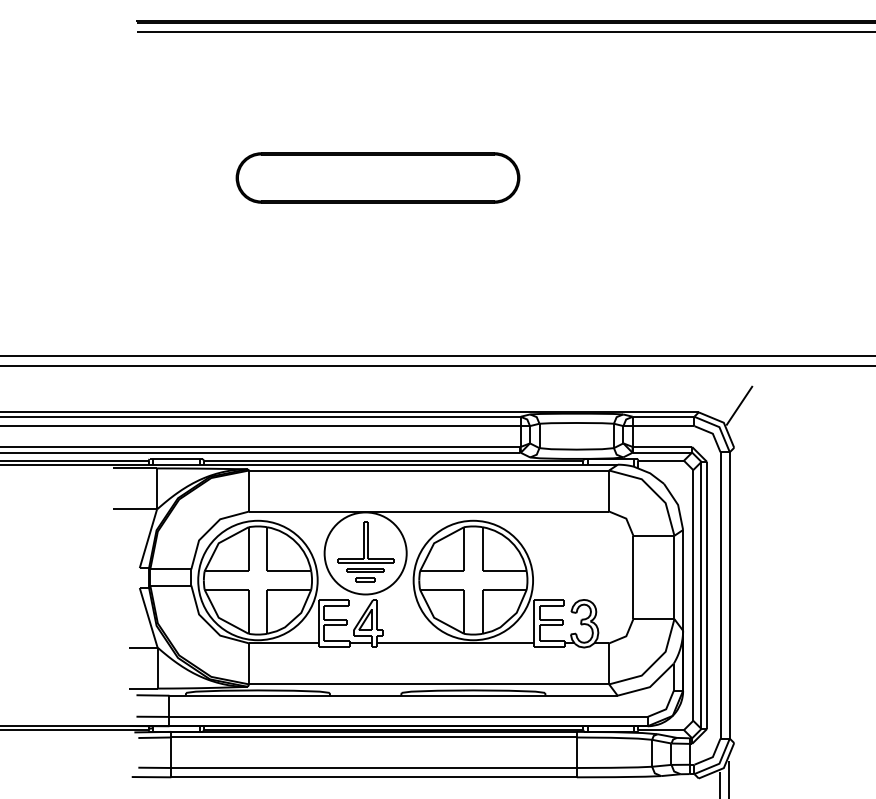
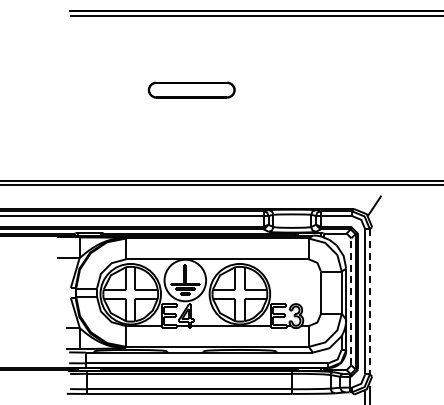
part: (377, 176) -> (191, 89), size x0.6
line: (693, 594) -> (351, 301), solid -> dashed
line: (729, 594) -> (369, 301), solid -> dashed

